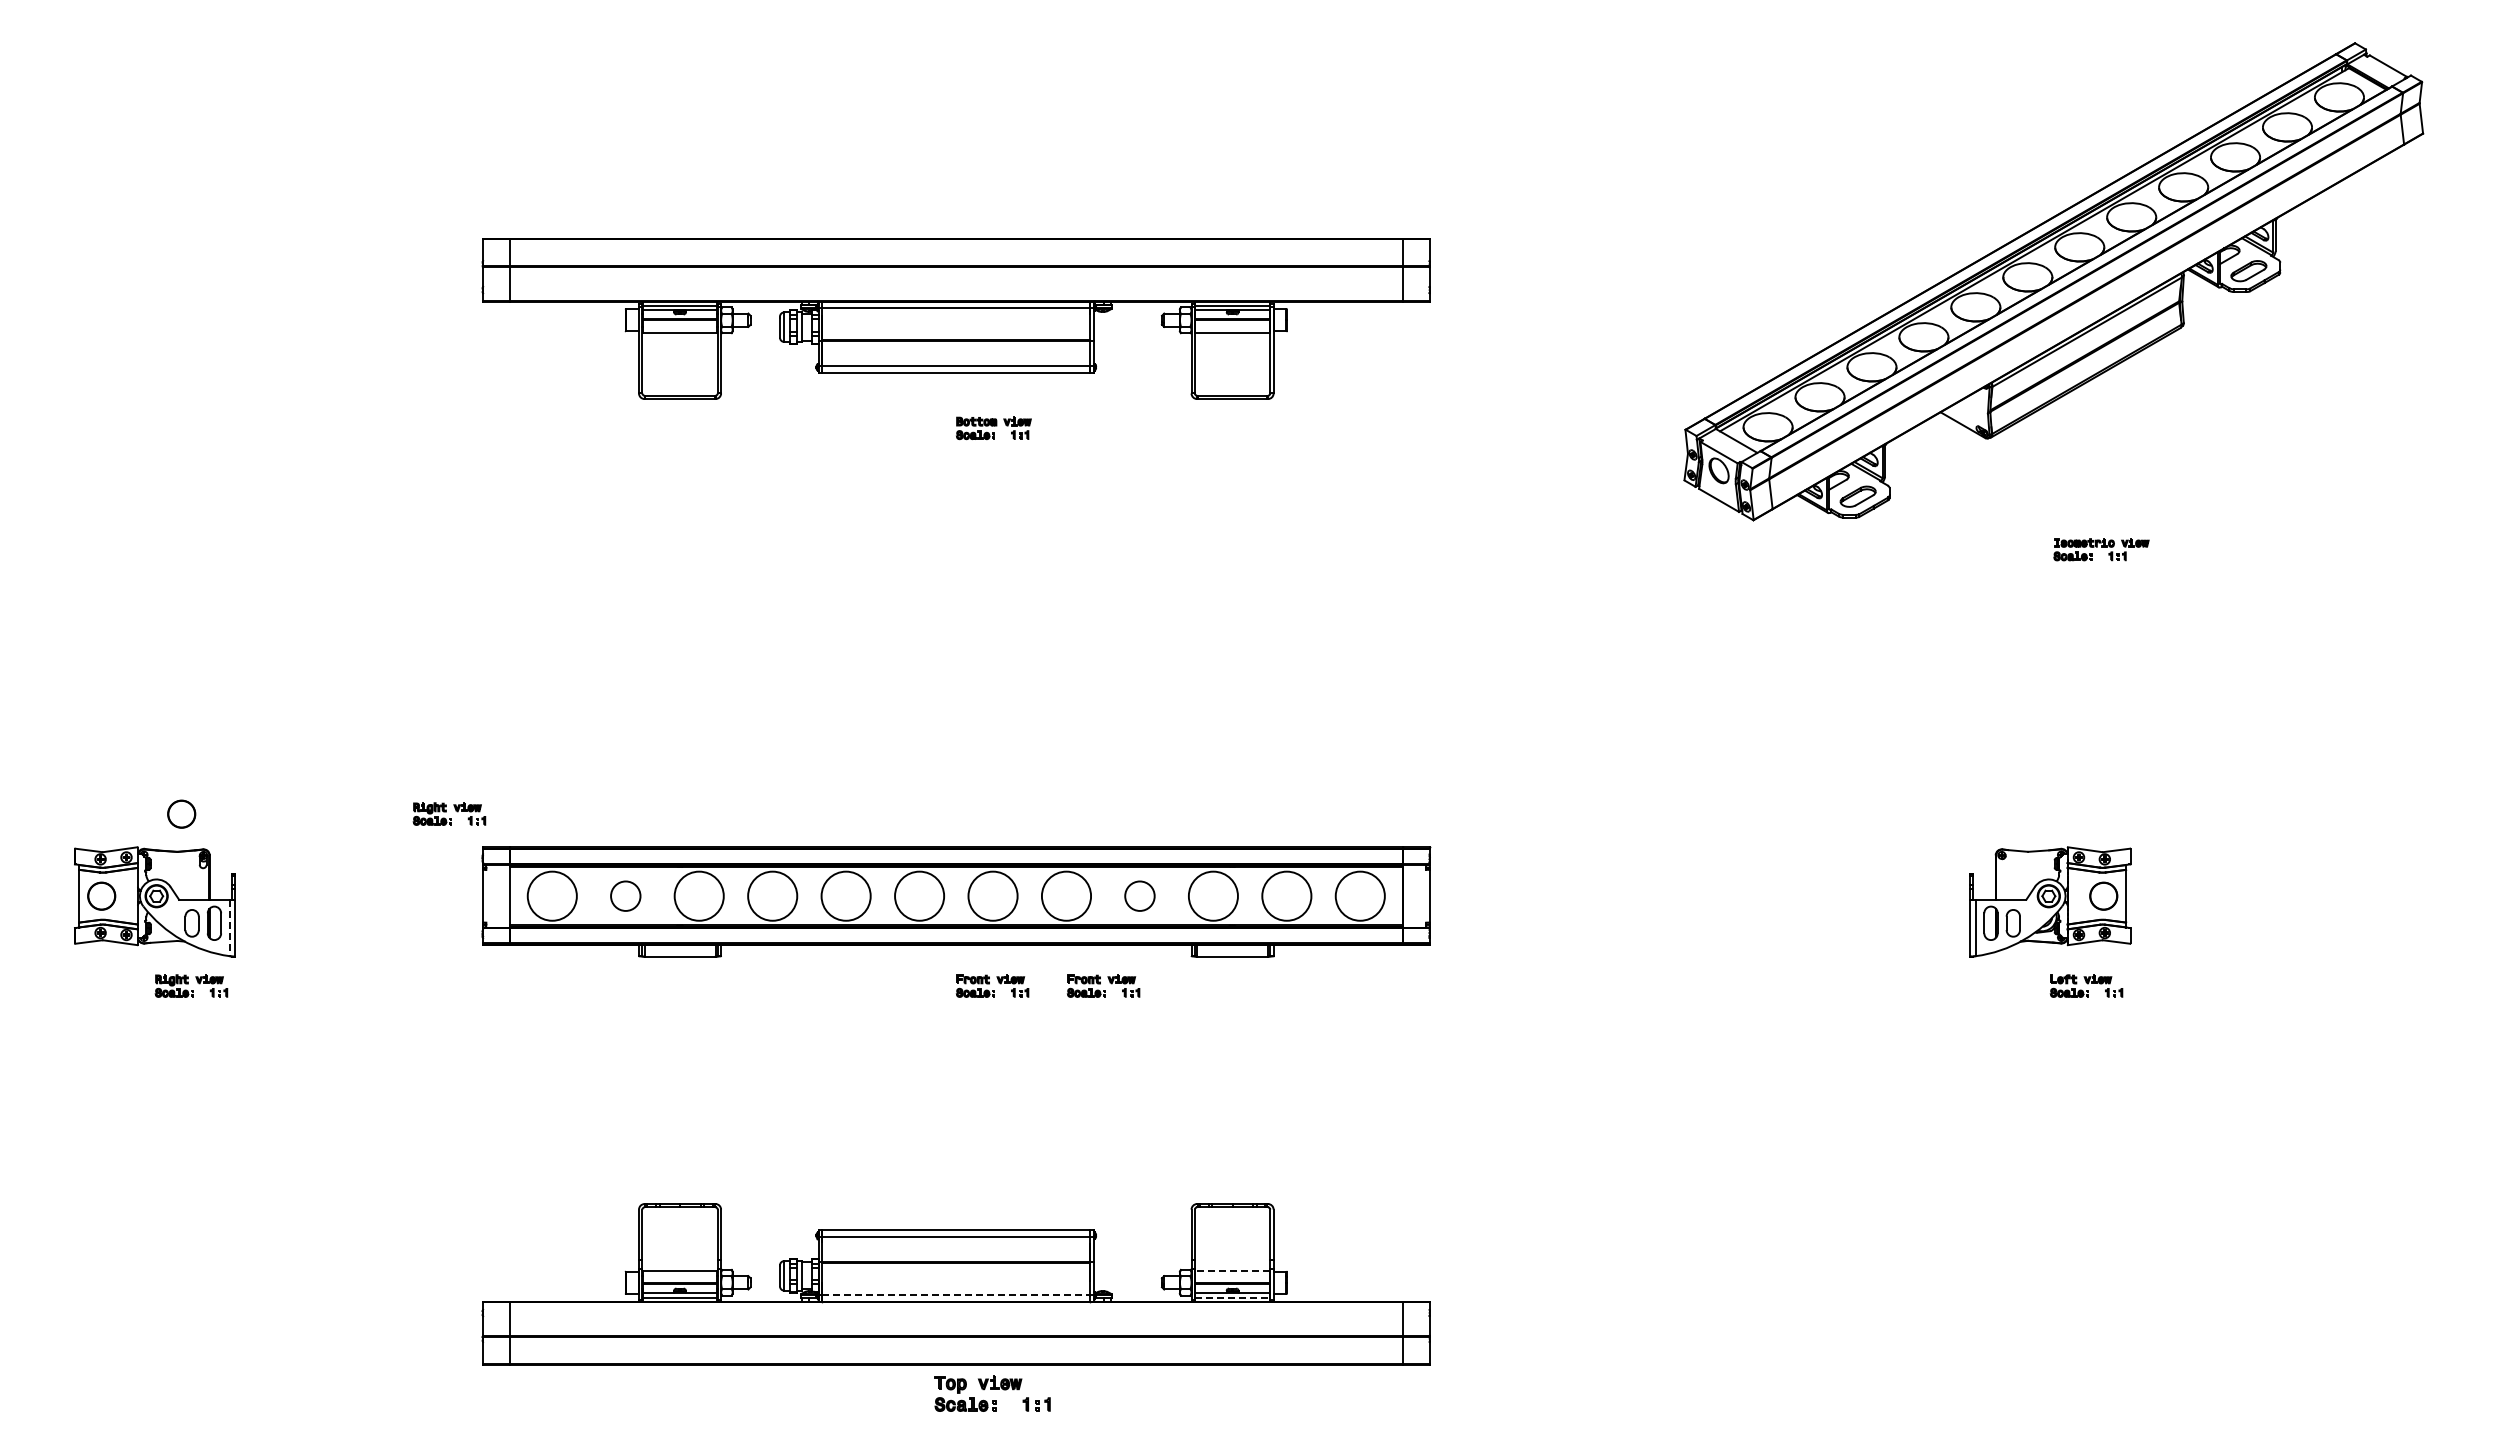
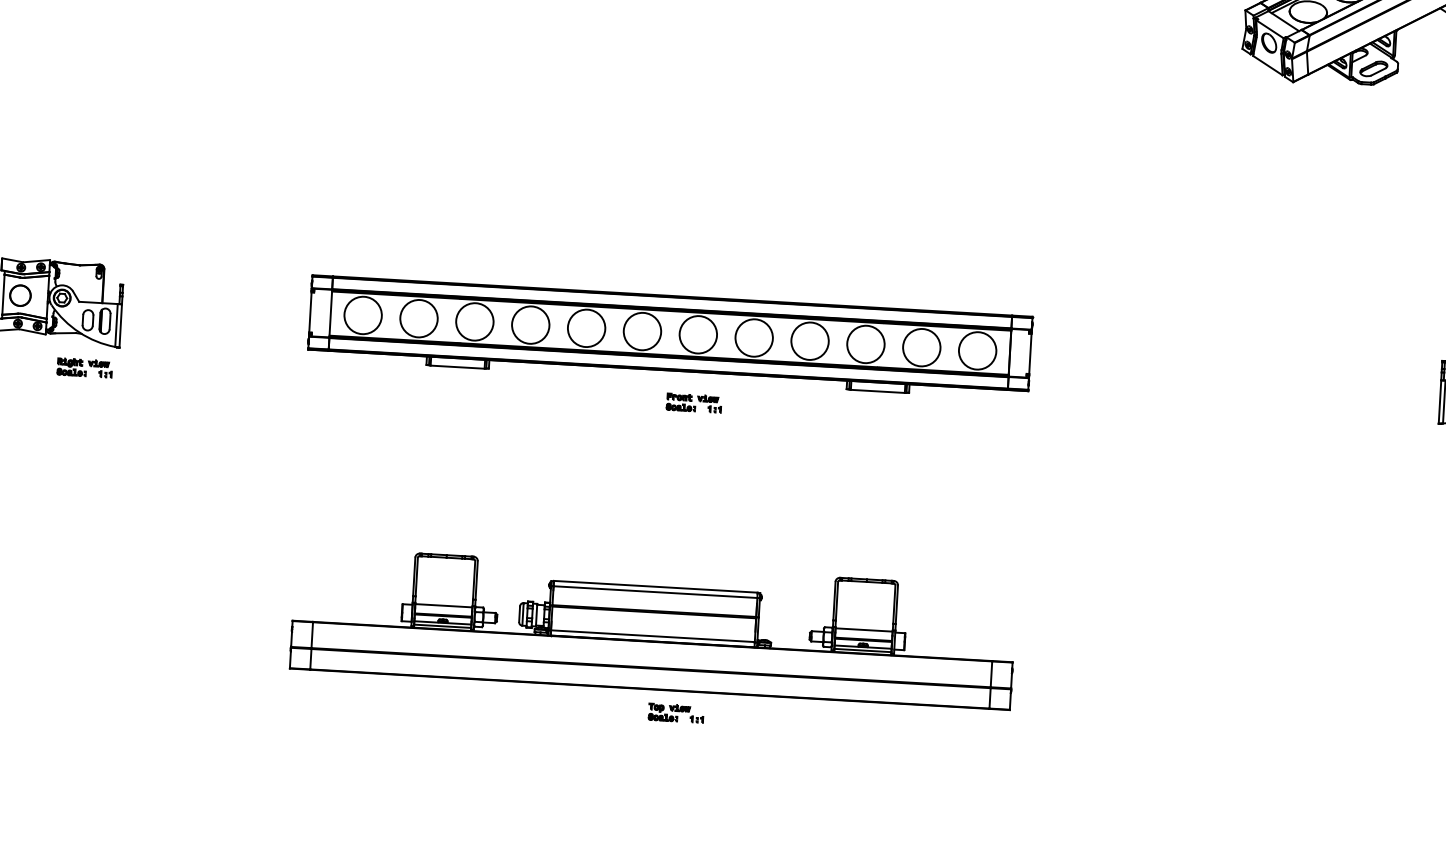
circle: (181, 813) -> (84, 236), removed
part: (449, 813) -> (288, 248), removed
circle: (625, 895) -> (418, 318), size x1.67
circle: (1139, 895) -> (809, 340), size x1.67
line: (229, 928) -> (116, 325), dashed -> solid
part: (1103, 985) -> (778, 407), removed
line: (1232, 1270) -> (864, 629), dashed -> solid
line: (956, 1294) -> (653, 636), dashed -> solid
line: (1233, 1297) -> (863, 650), dashed -> solid
part: (992, 1393) -> (676, 712), size x0.62

